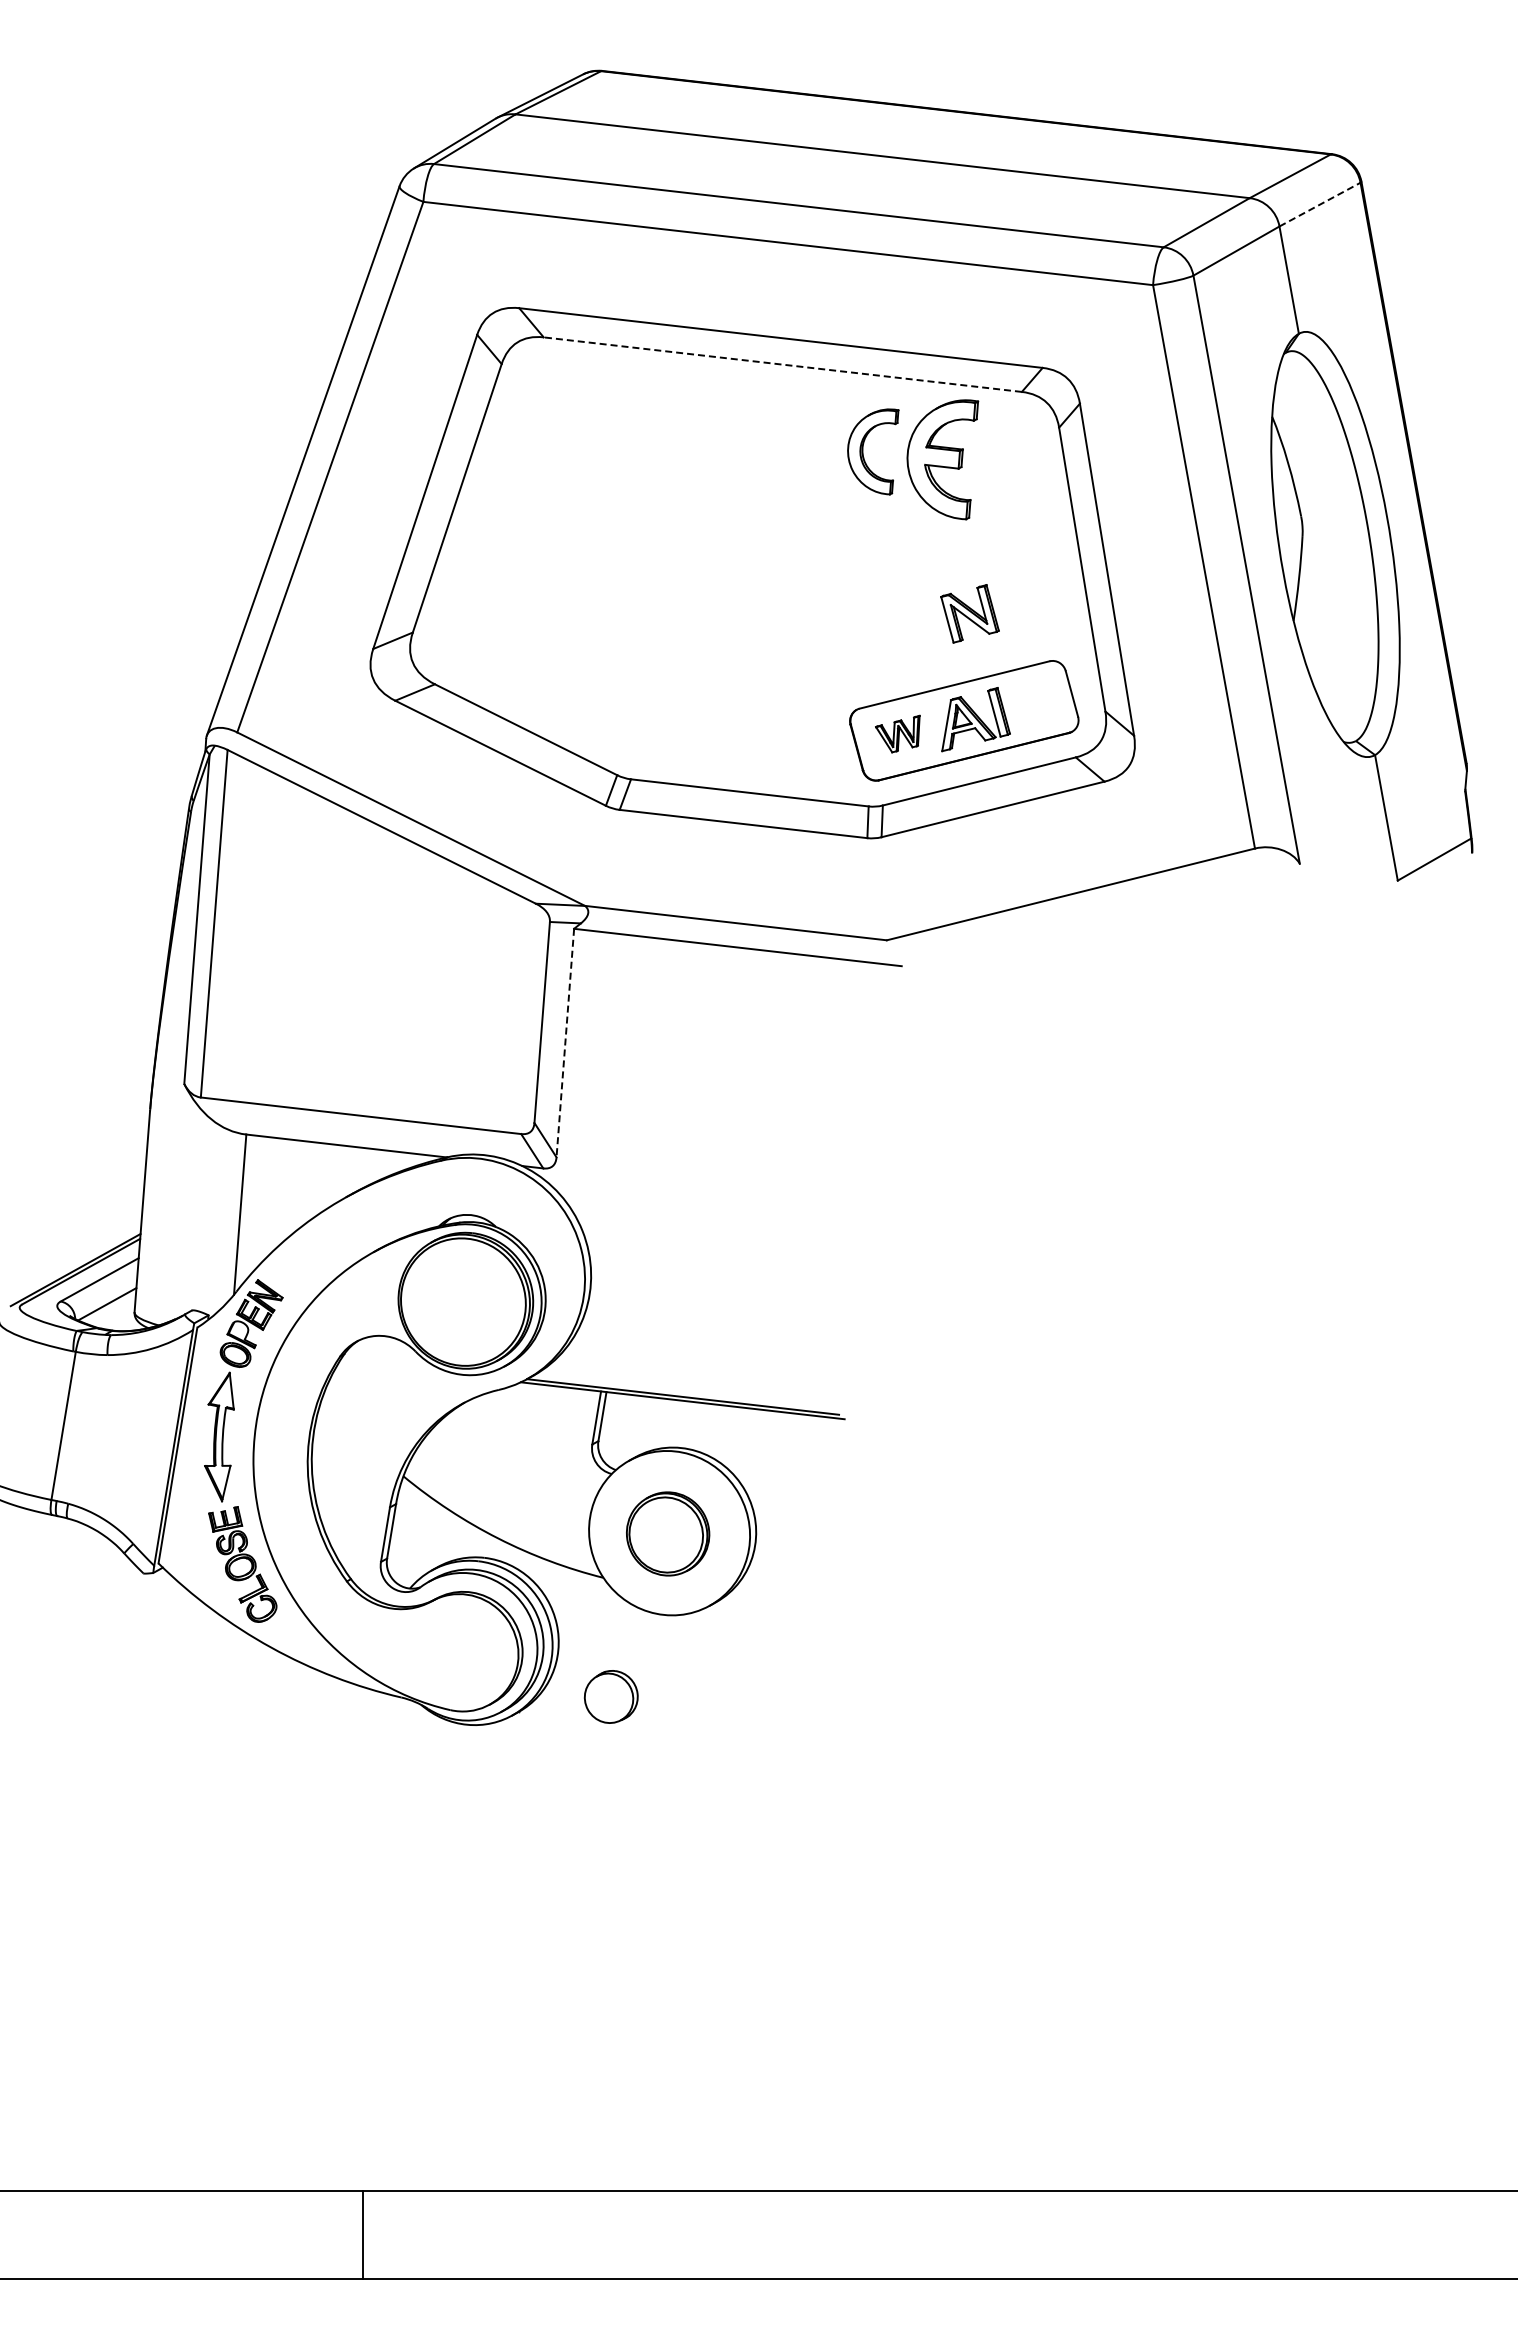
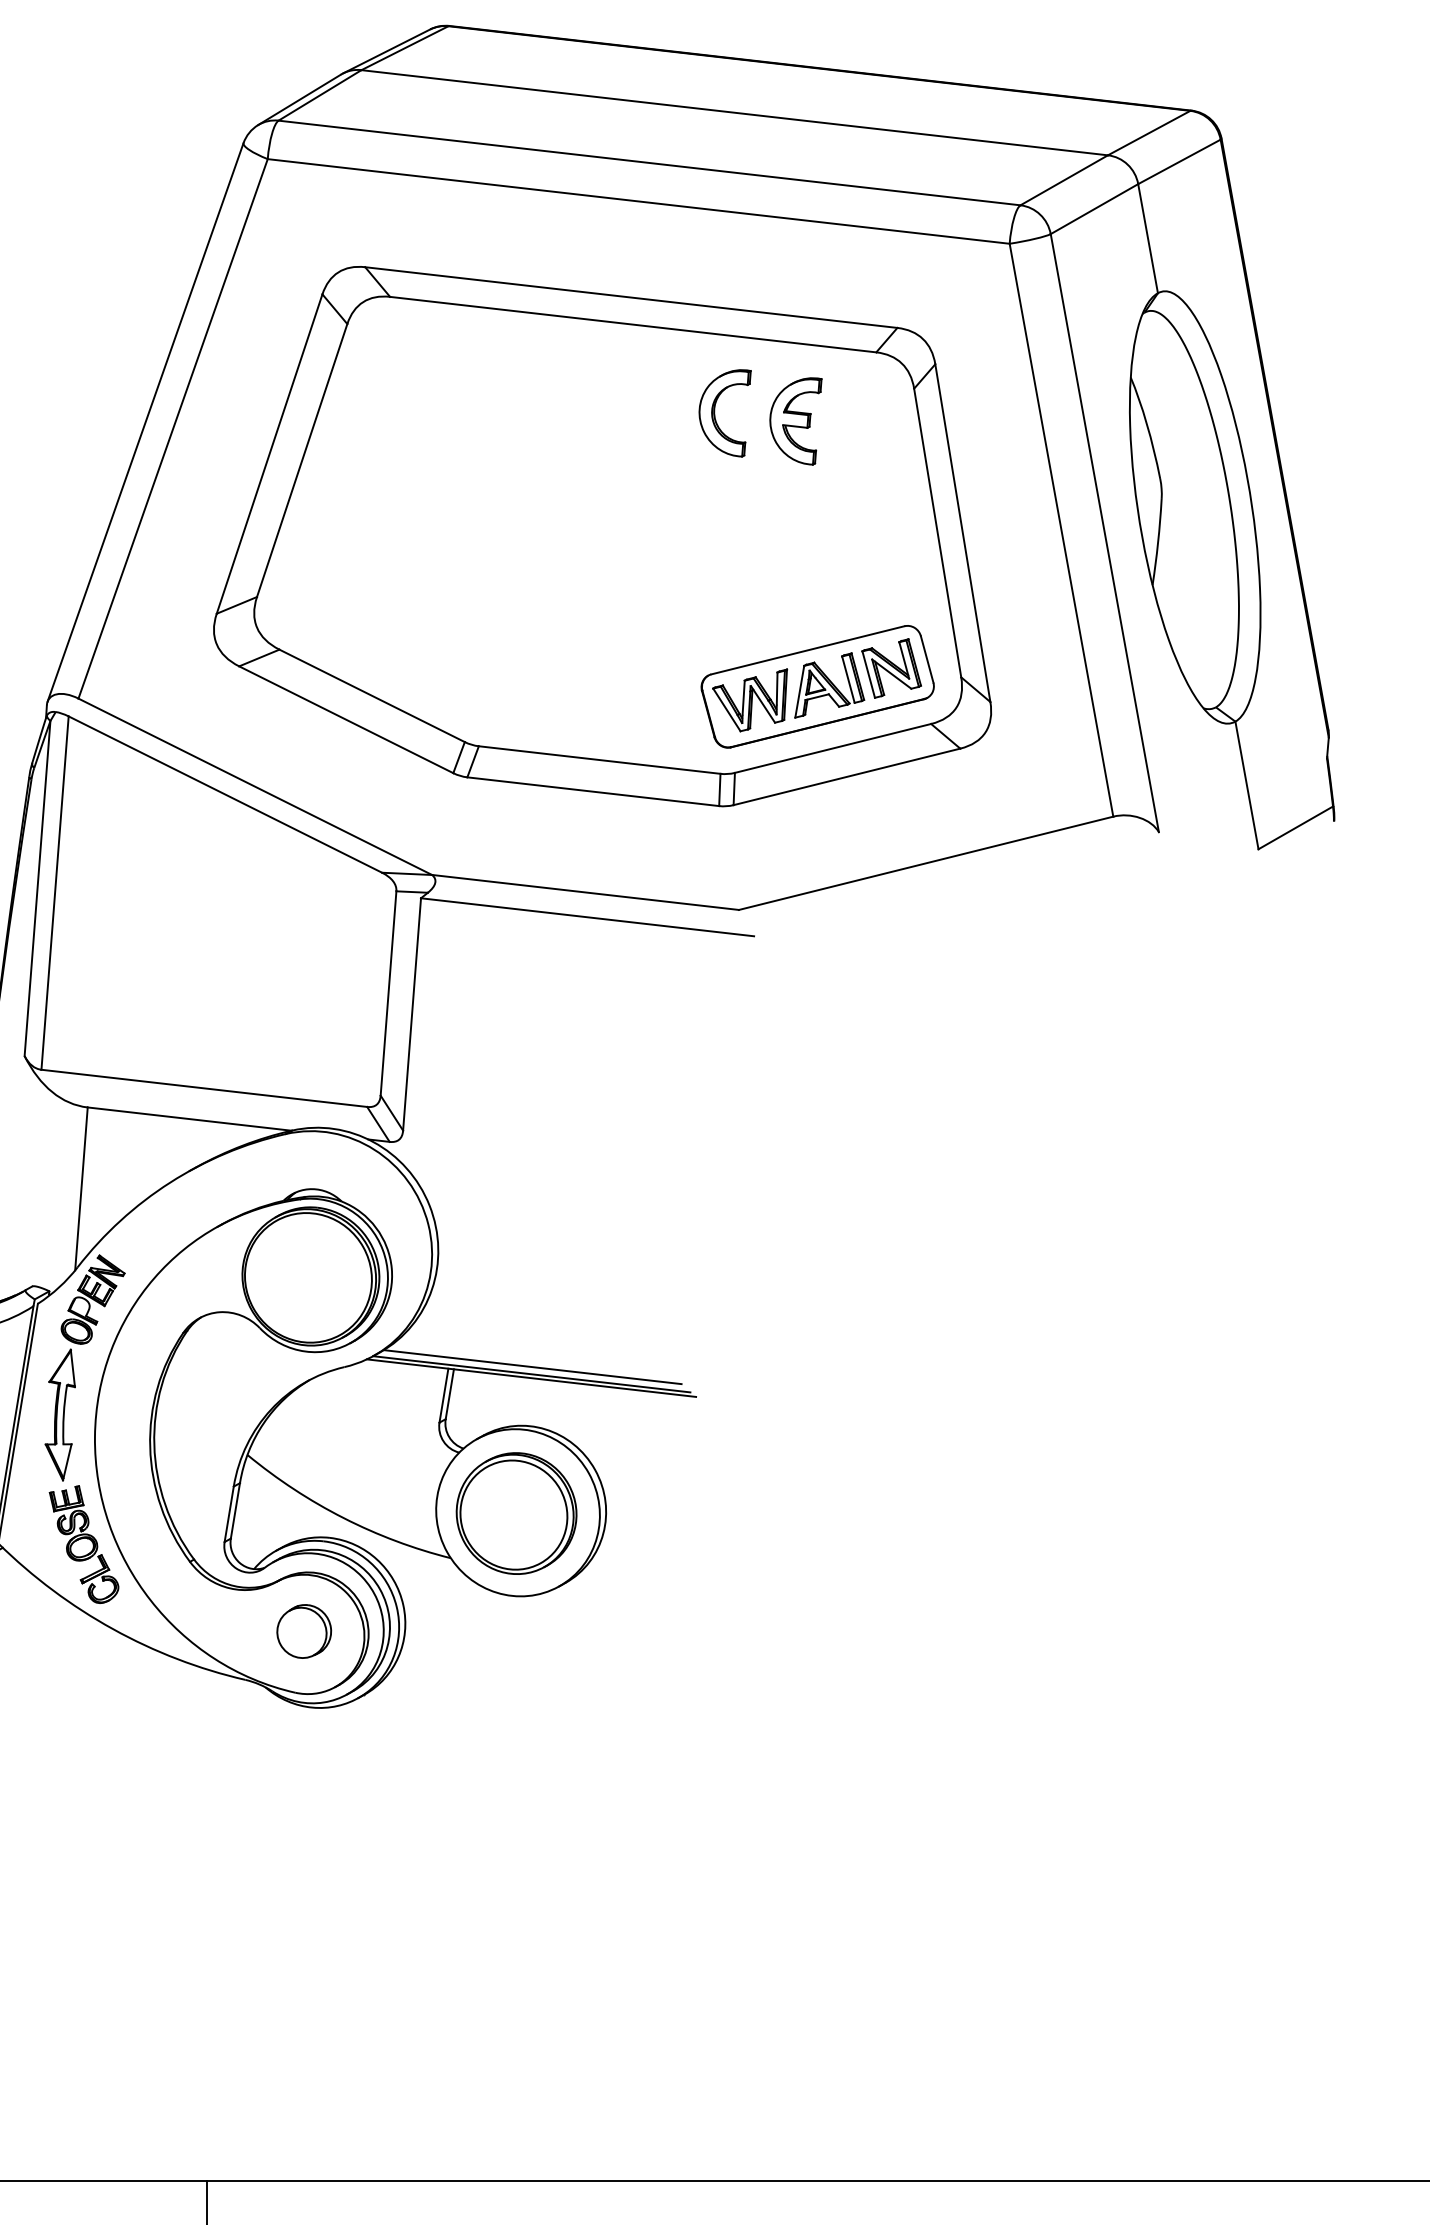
line: (1320, 204) -> (1179, 161), dashed -> solid
line: (782, 364) -> (632, 324), dashed -> solid
part: (942, 459) -> (795, 421), size x0.71
part: (969, 613) -> (891, 668), moved
part: (897, 733) -> (749, 699), size x1.67
line: (565, 1043) -> (412, 1014), dashed -> solid
line: (683, 1389) -> (532, 1366), added
part: (667, 1533) -> (515, 1513), size x1.43
part: (610, 1696) -> (303, 1631), moved

